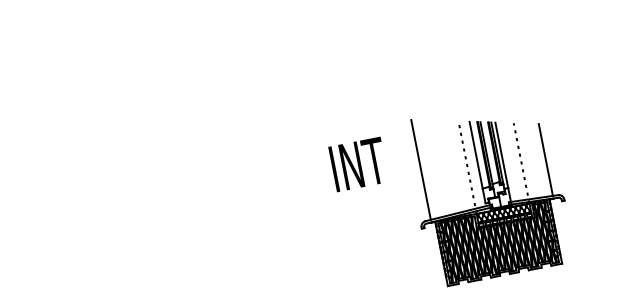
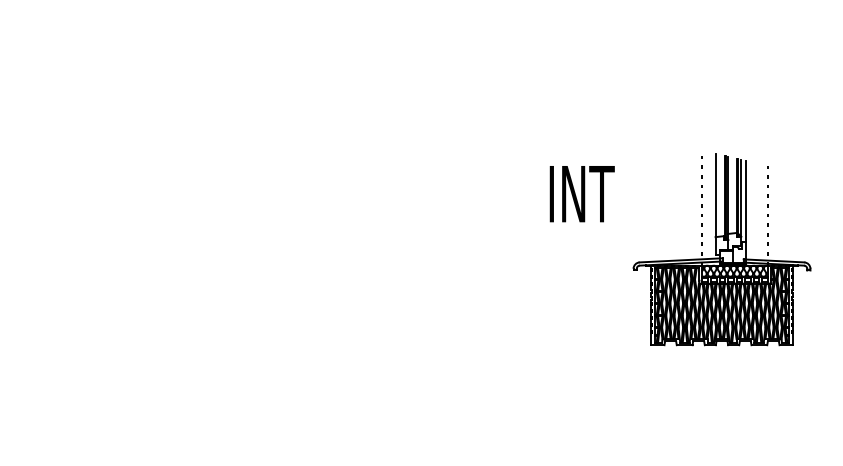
line: (545, 159) -> (797, 217), removed
text: (358, 164) -> (581, 194), moved
line: (421, 170) -> (646, 200), removed

